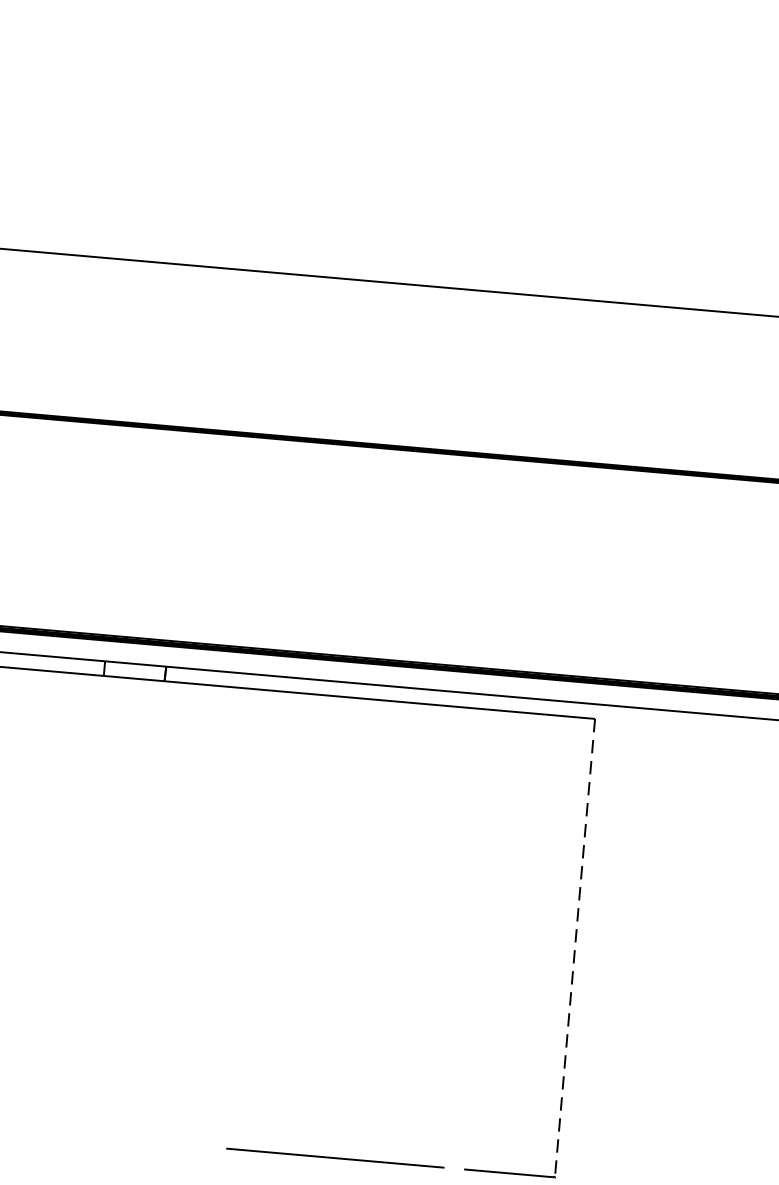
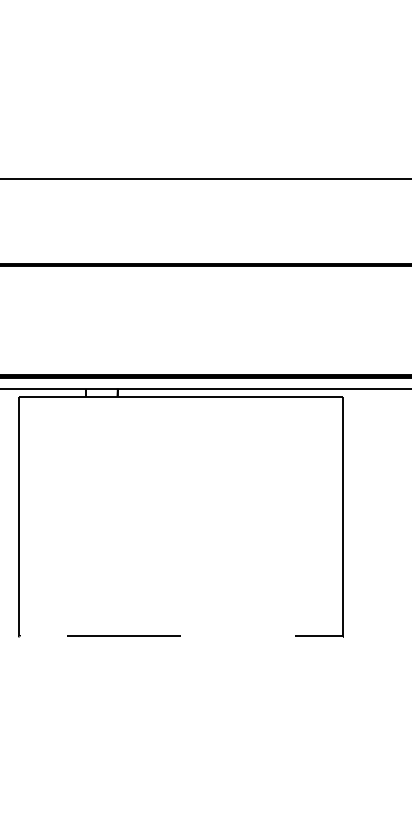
line: (575, 948) -> (343, 516), dashed -> solid
line: (334, 1156) -> (123, 635), moved

